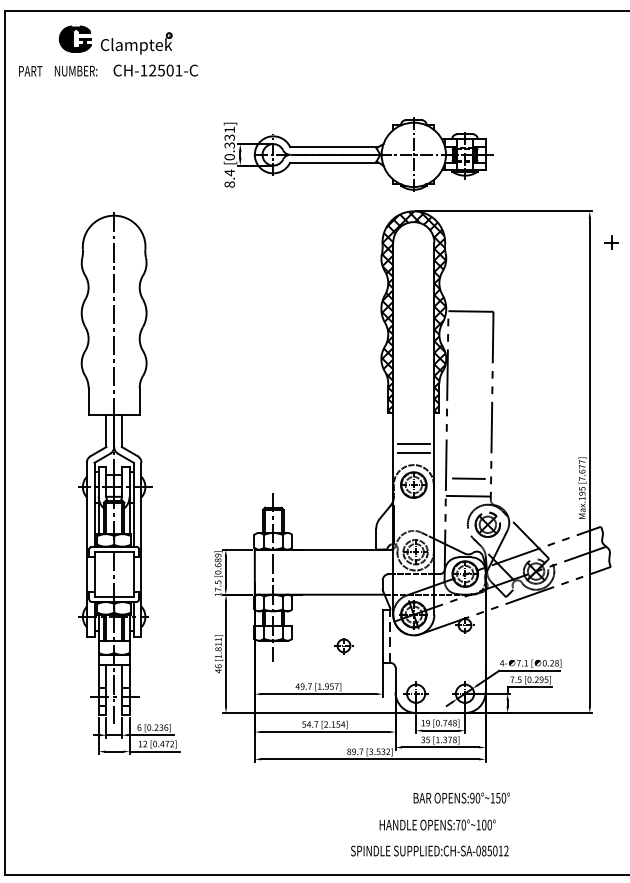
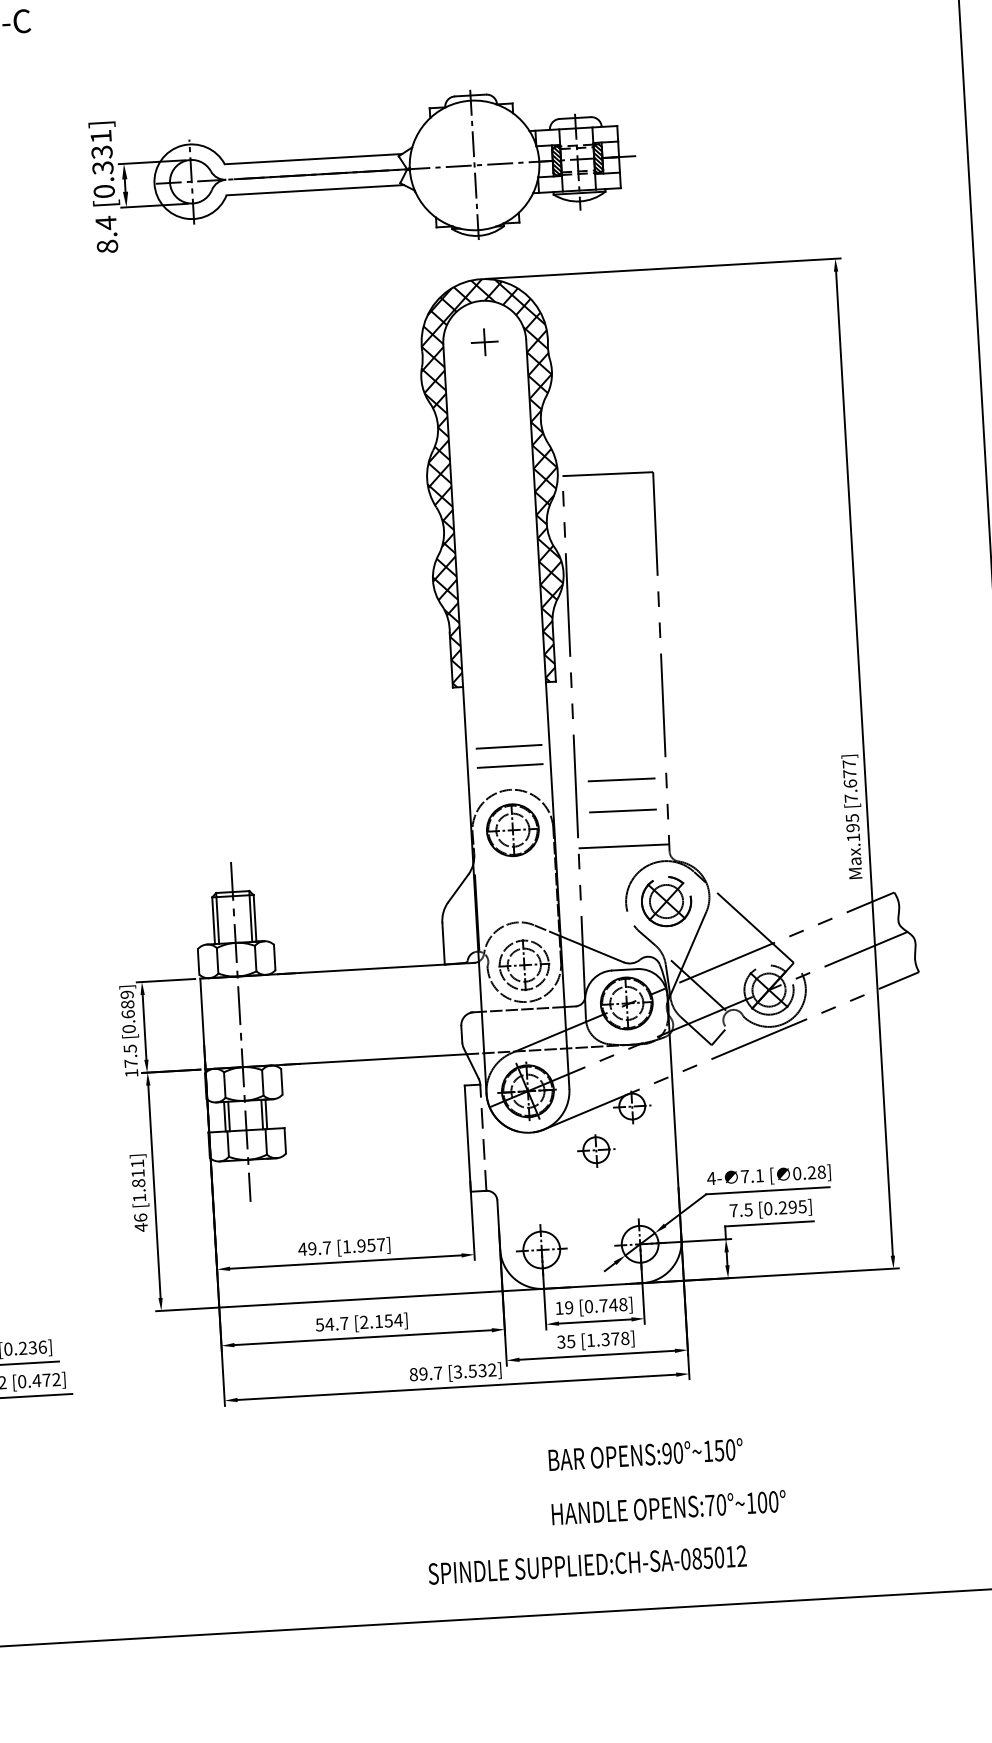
part: (611, 242) -> (484, 341), moved
line: (468, 463) -> (620, 780), added
part: (343, 646) -> (595, 1151), moved
text: (437, 824) -> (668, 1506), moved

